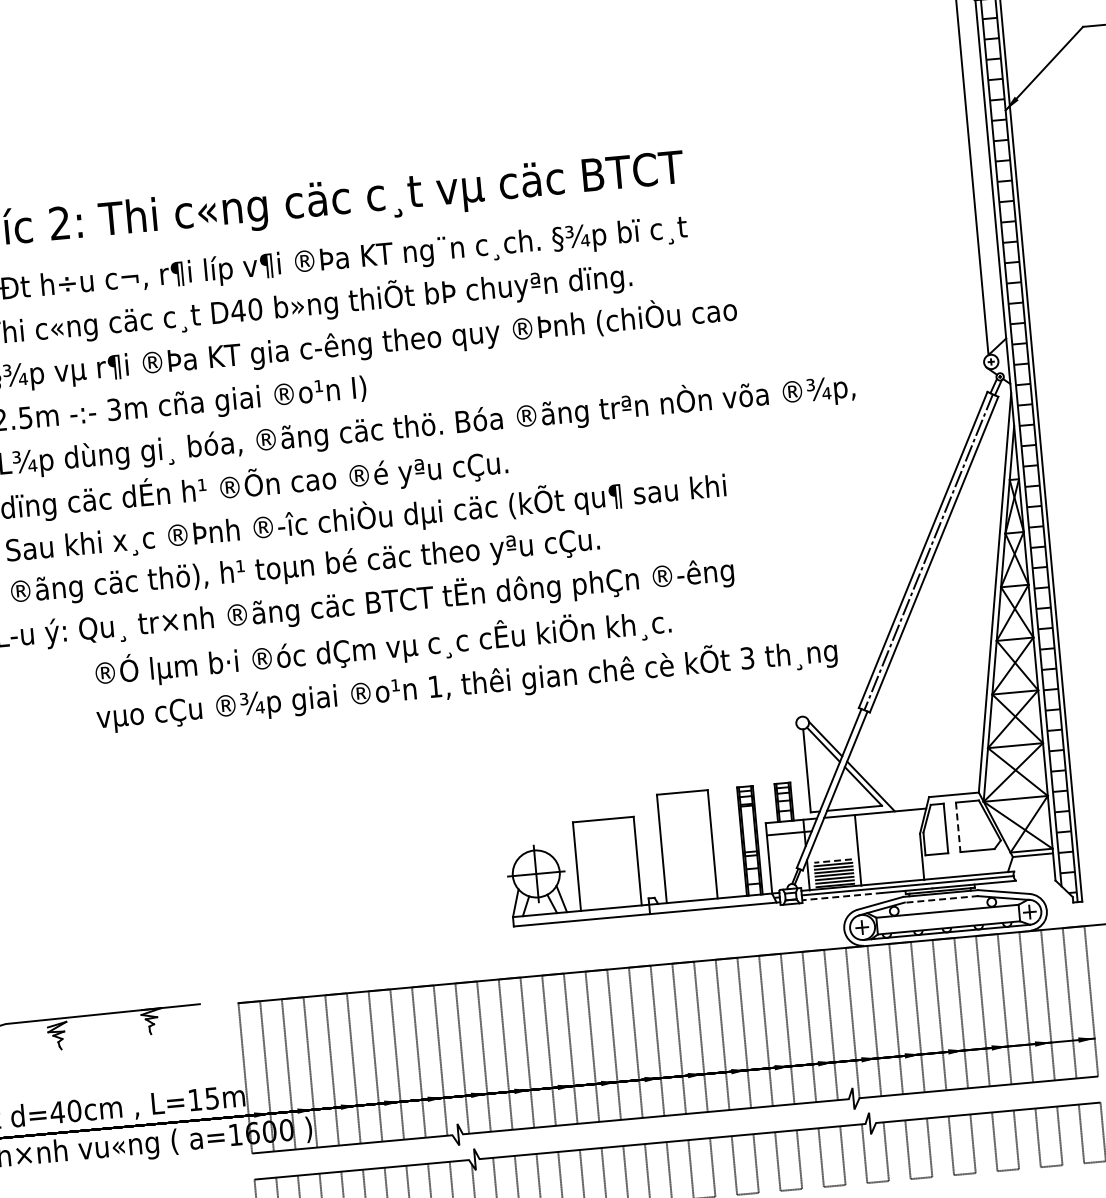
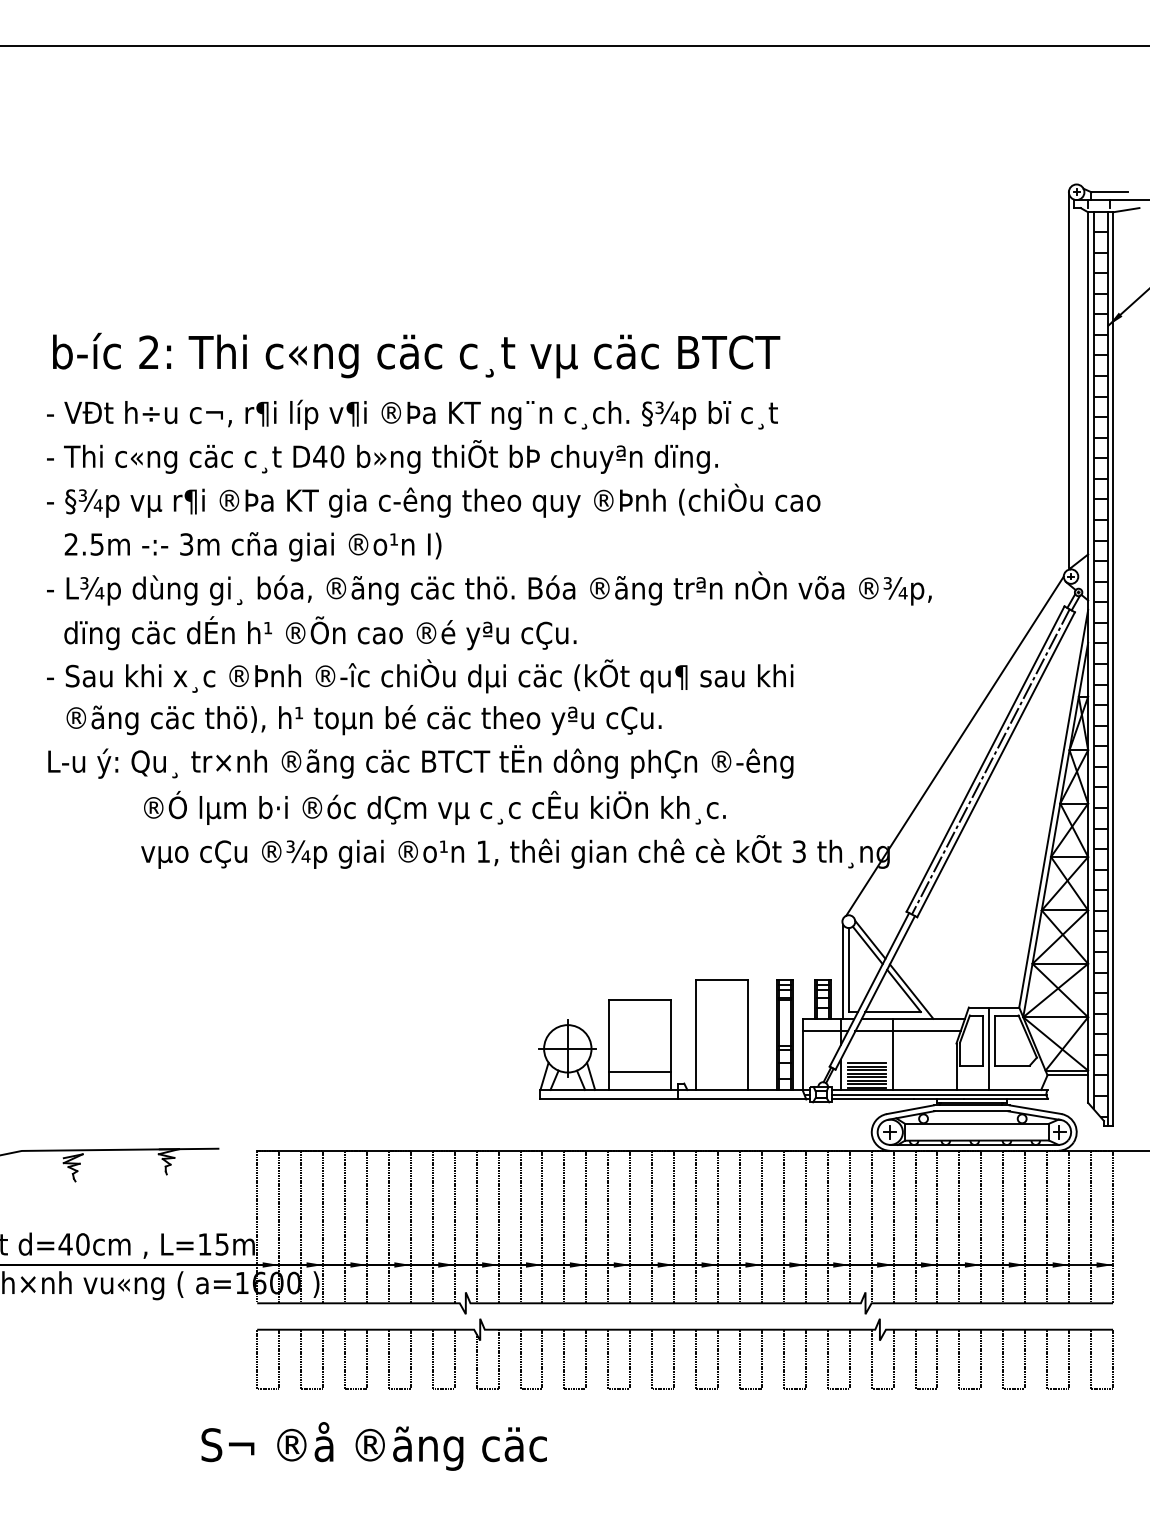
line: (891, 539) -> (954, 745), added
line: (801, 772) -> (843, 971), added
line: (870, 826) -> (907, 1031), added
line: (958, 828) -> (995, 1041), dashed -> solid
line: (953, 835) -> (989, 1048), added
line: (832, 860) -> (866, 1062), dashed -> solid
line: (609, 890) -> (639, 1072), added
line: (842, 896) -> (872, 1099), dashed -> solid
line: (940, 899) -> (971, 1111), dashed -> solid

